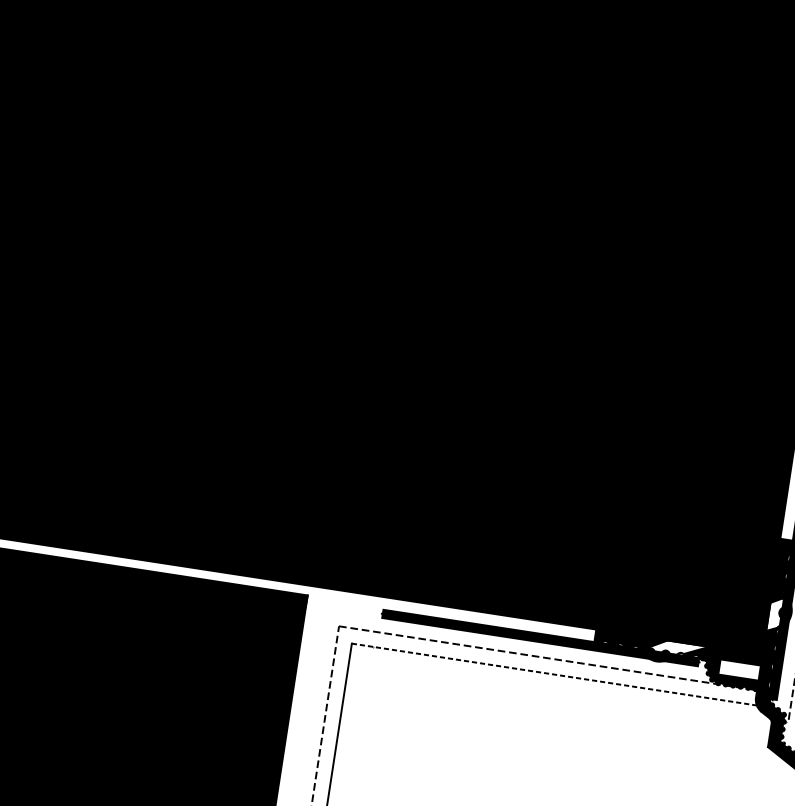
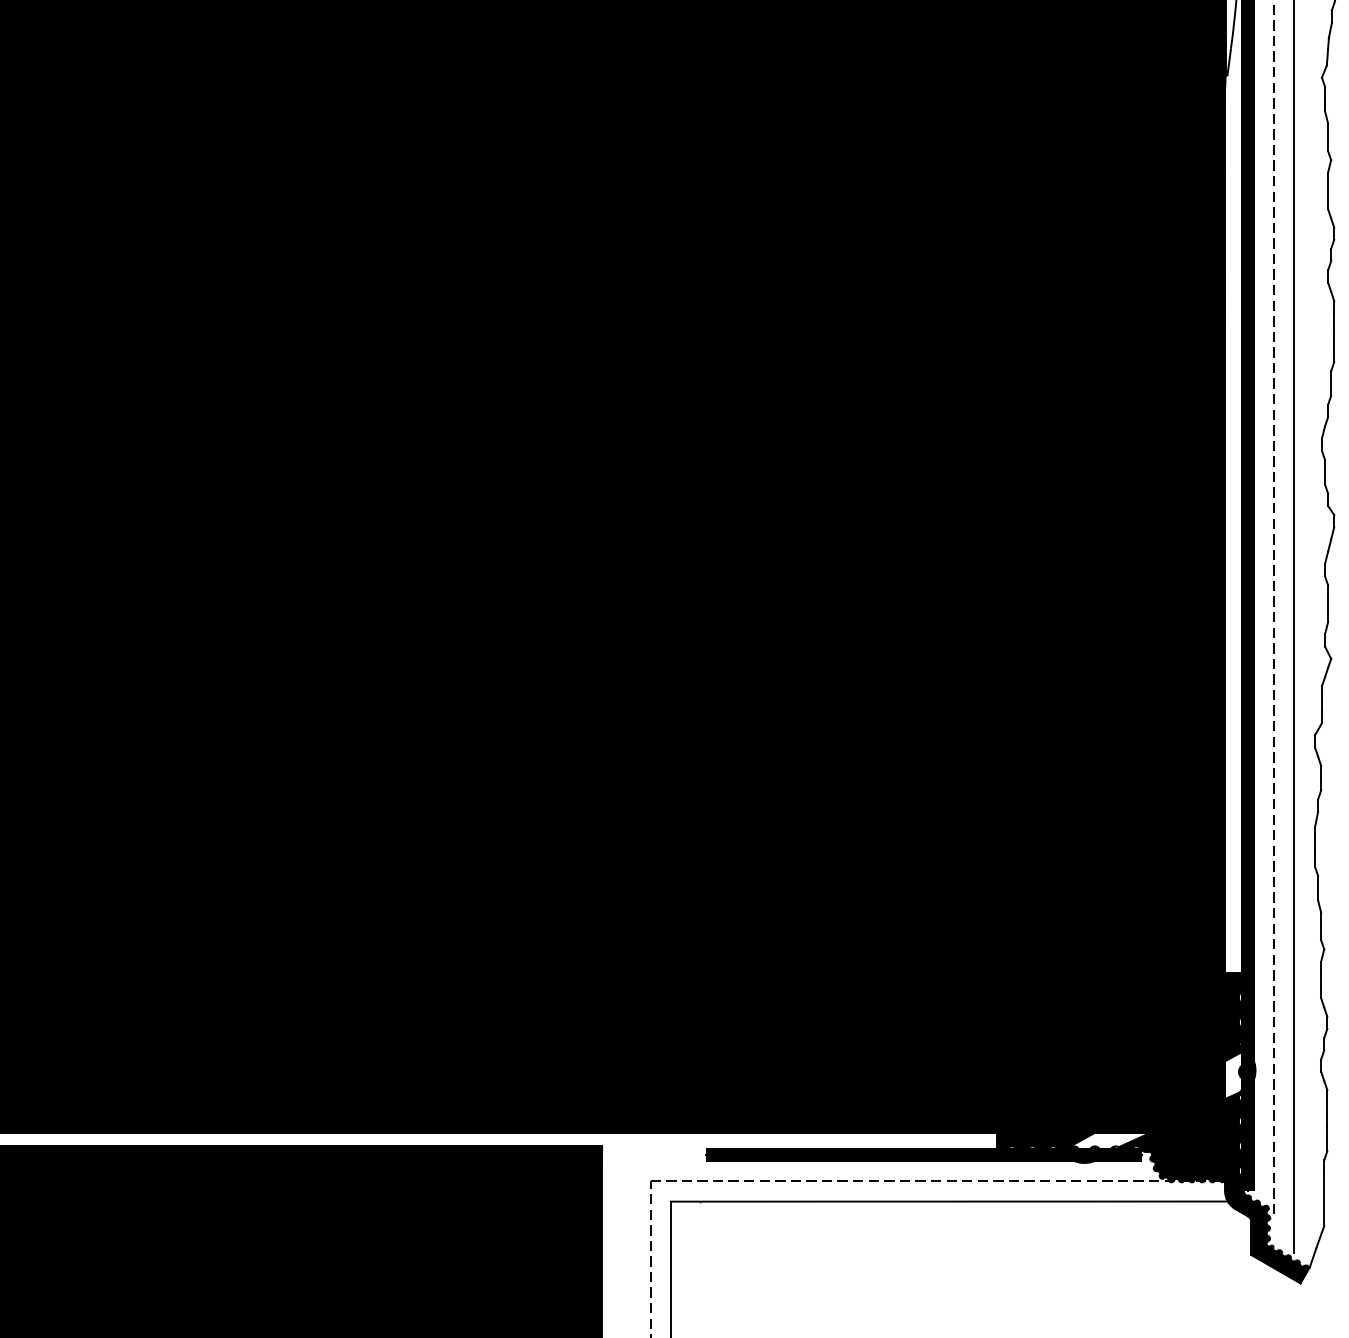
line: (555, 674) -> (950, 1201), dashed -> solid

